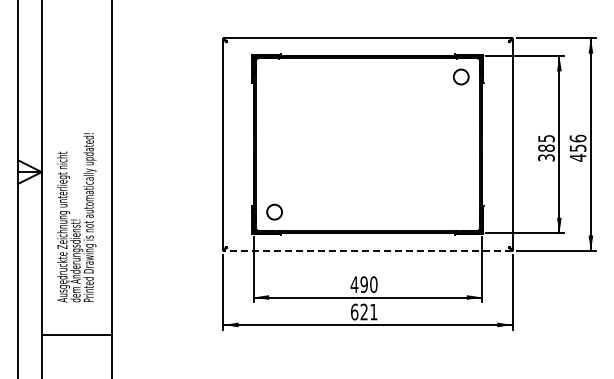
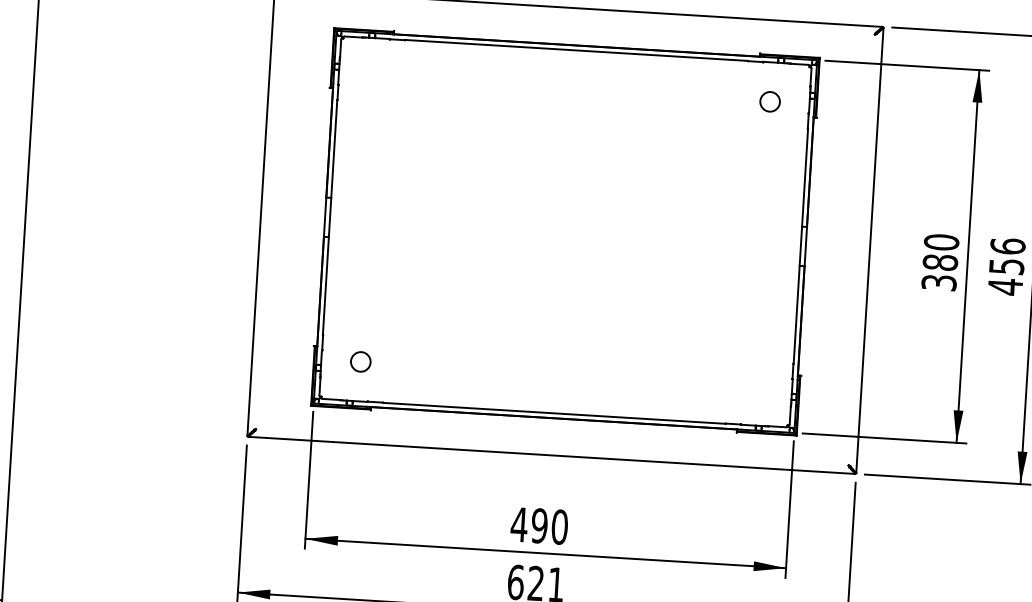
circle: (460, 76) -> (768, 100), size x0.62
text: (546, 138) -> (941, 242), 385 -> 380
circle: (274, 211) -> (360, 360), size x0.62
line: (367, 250) -> (550, 454), dashed -> solid

